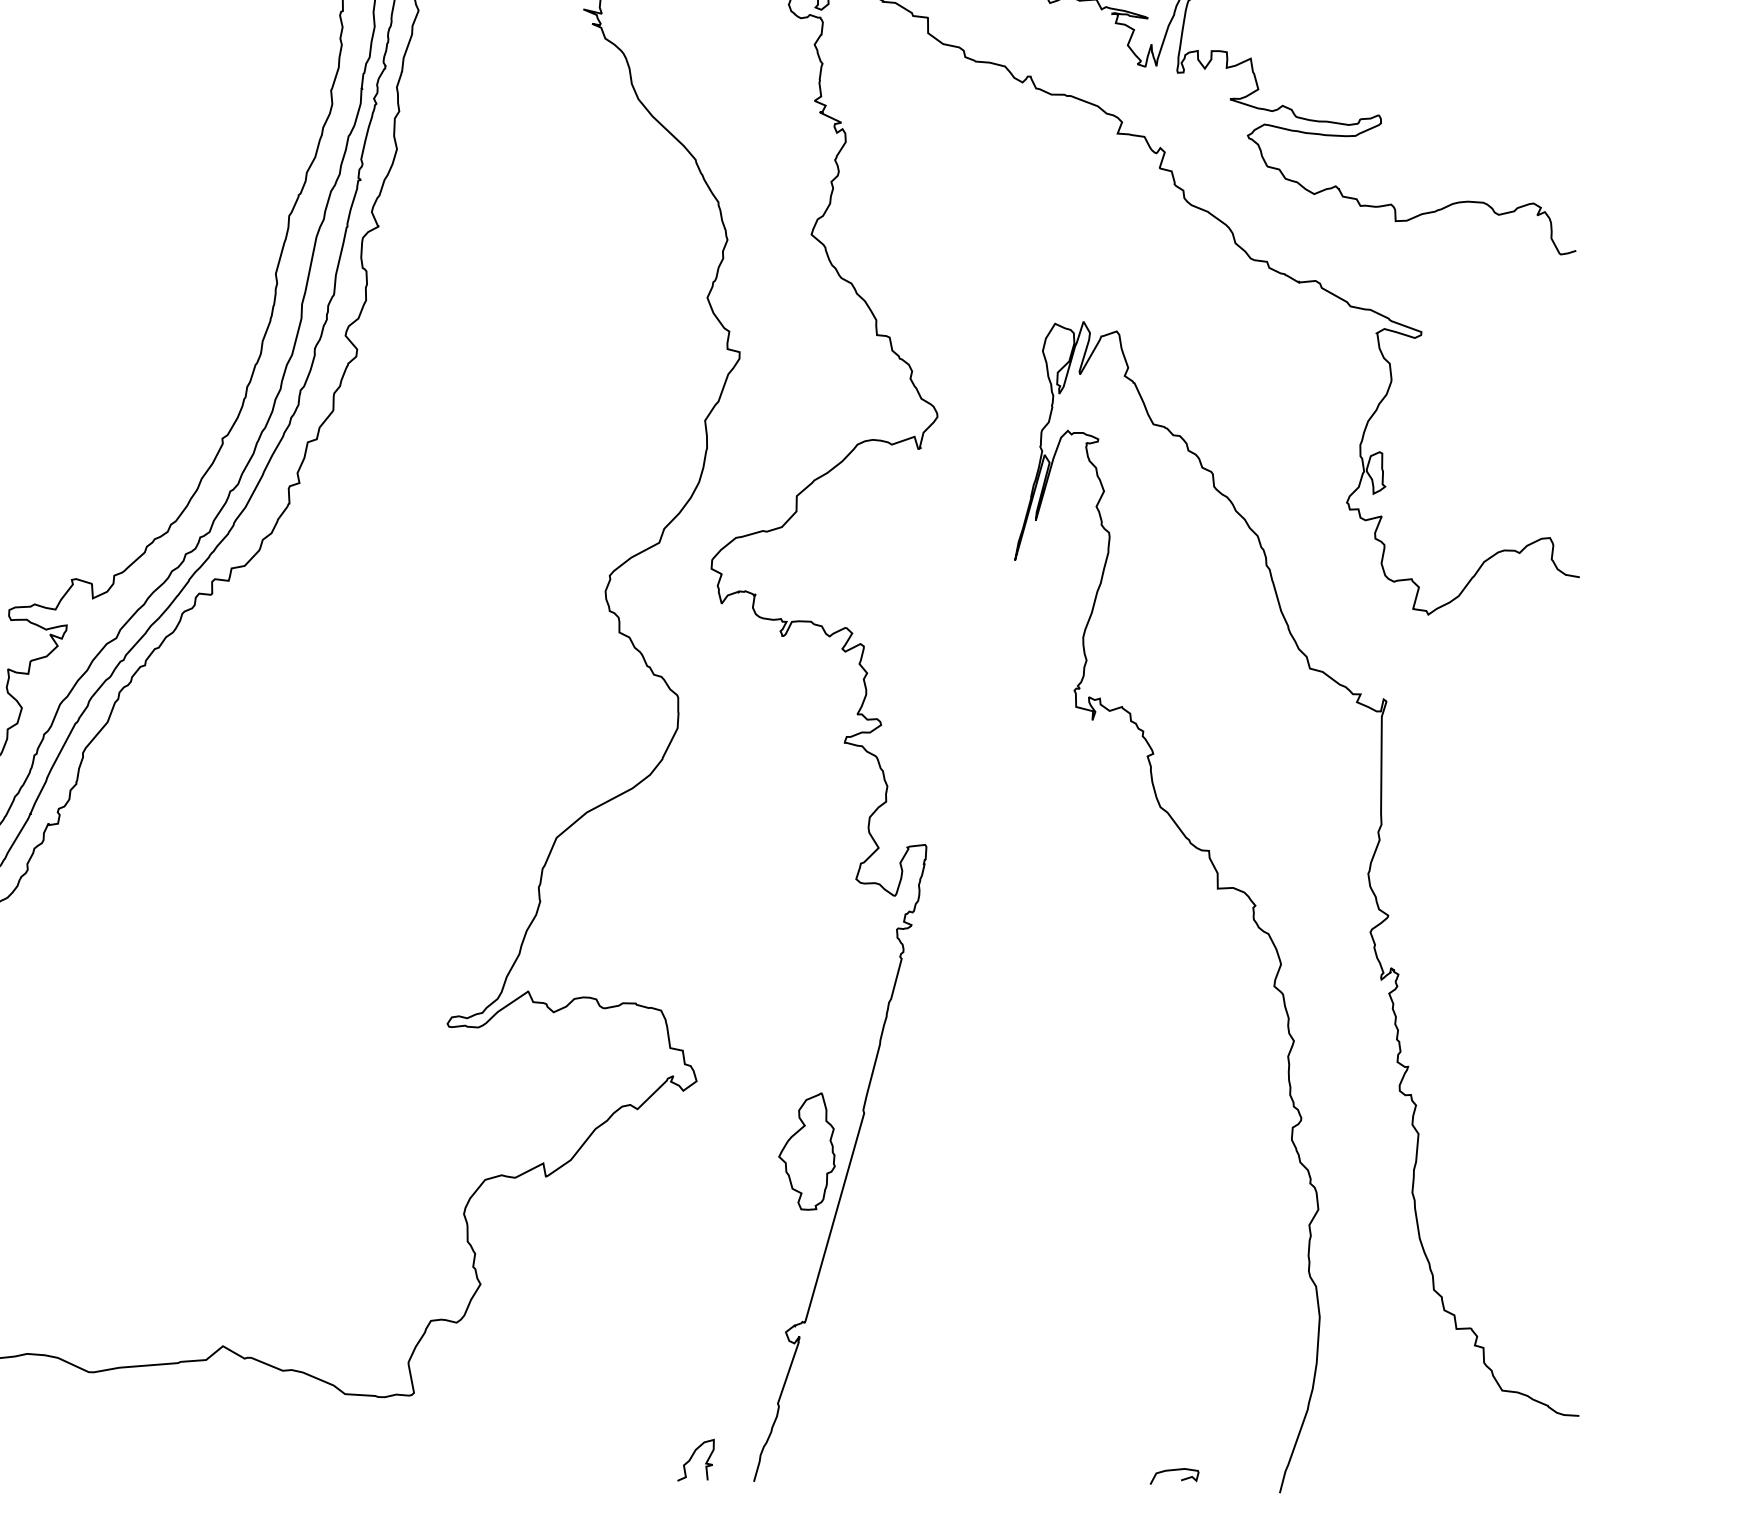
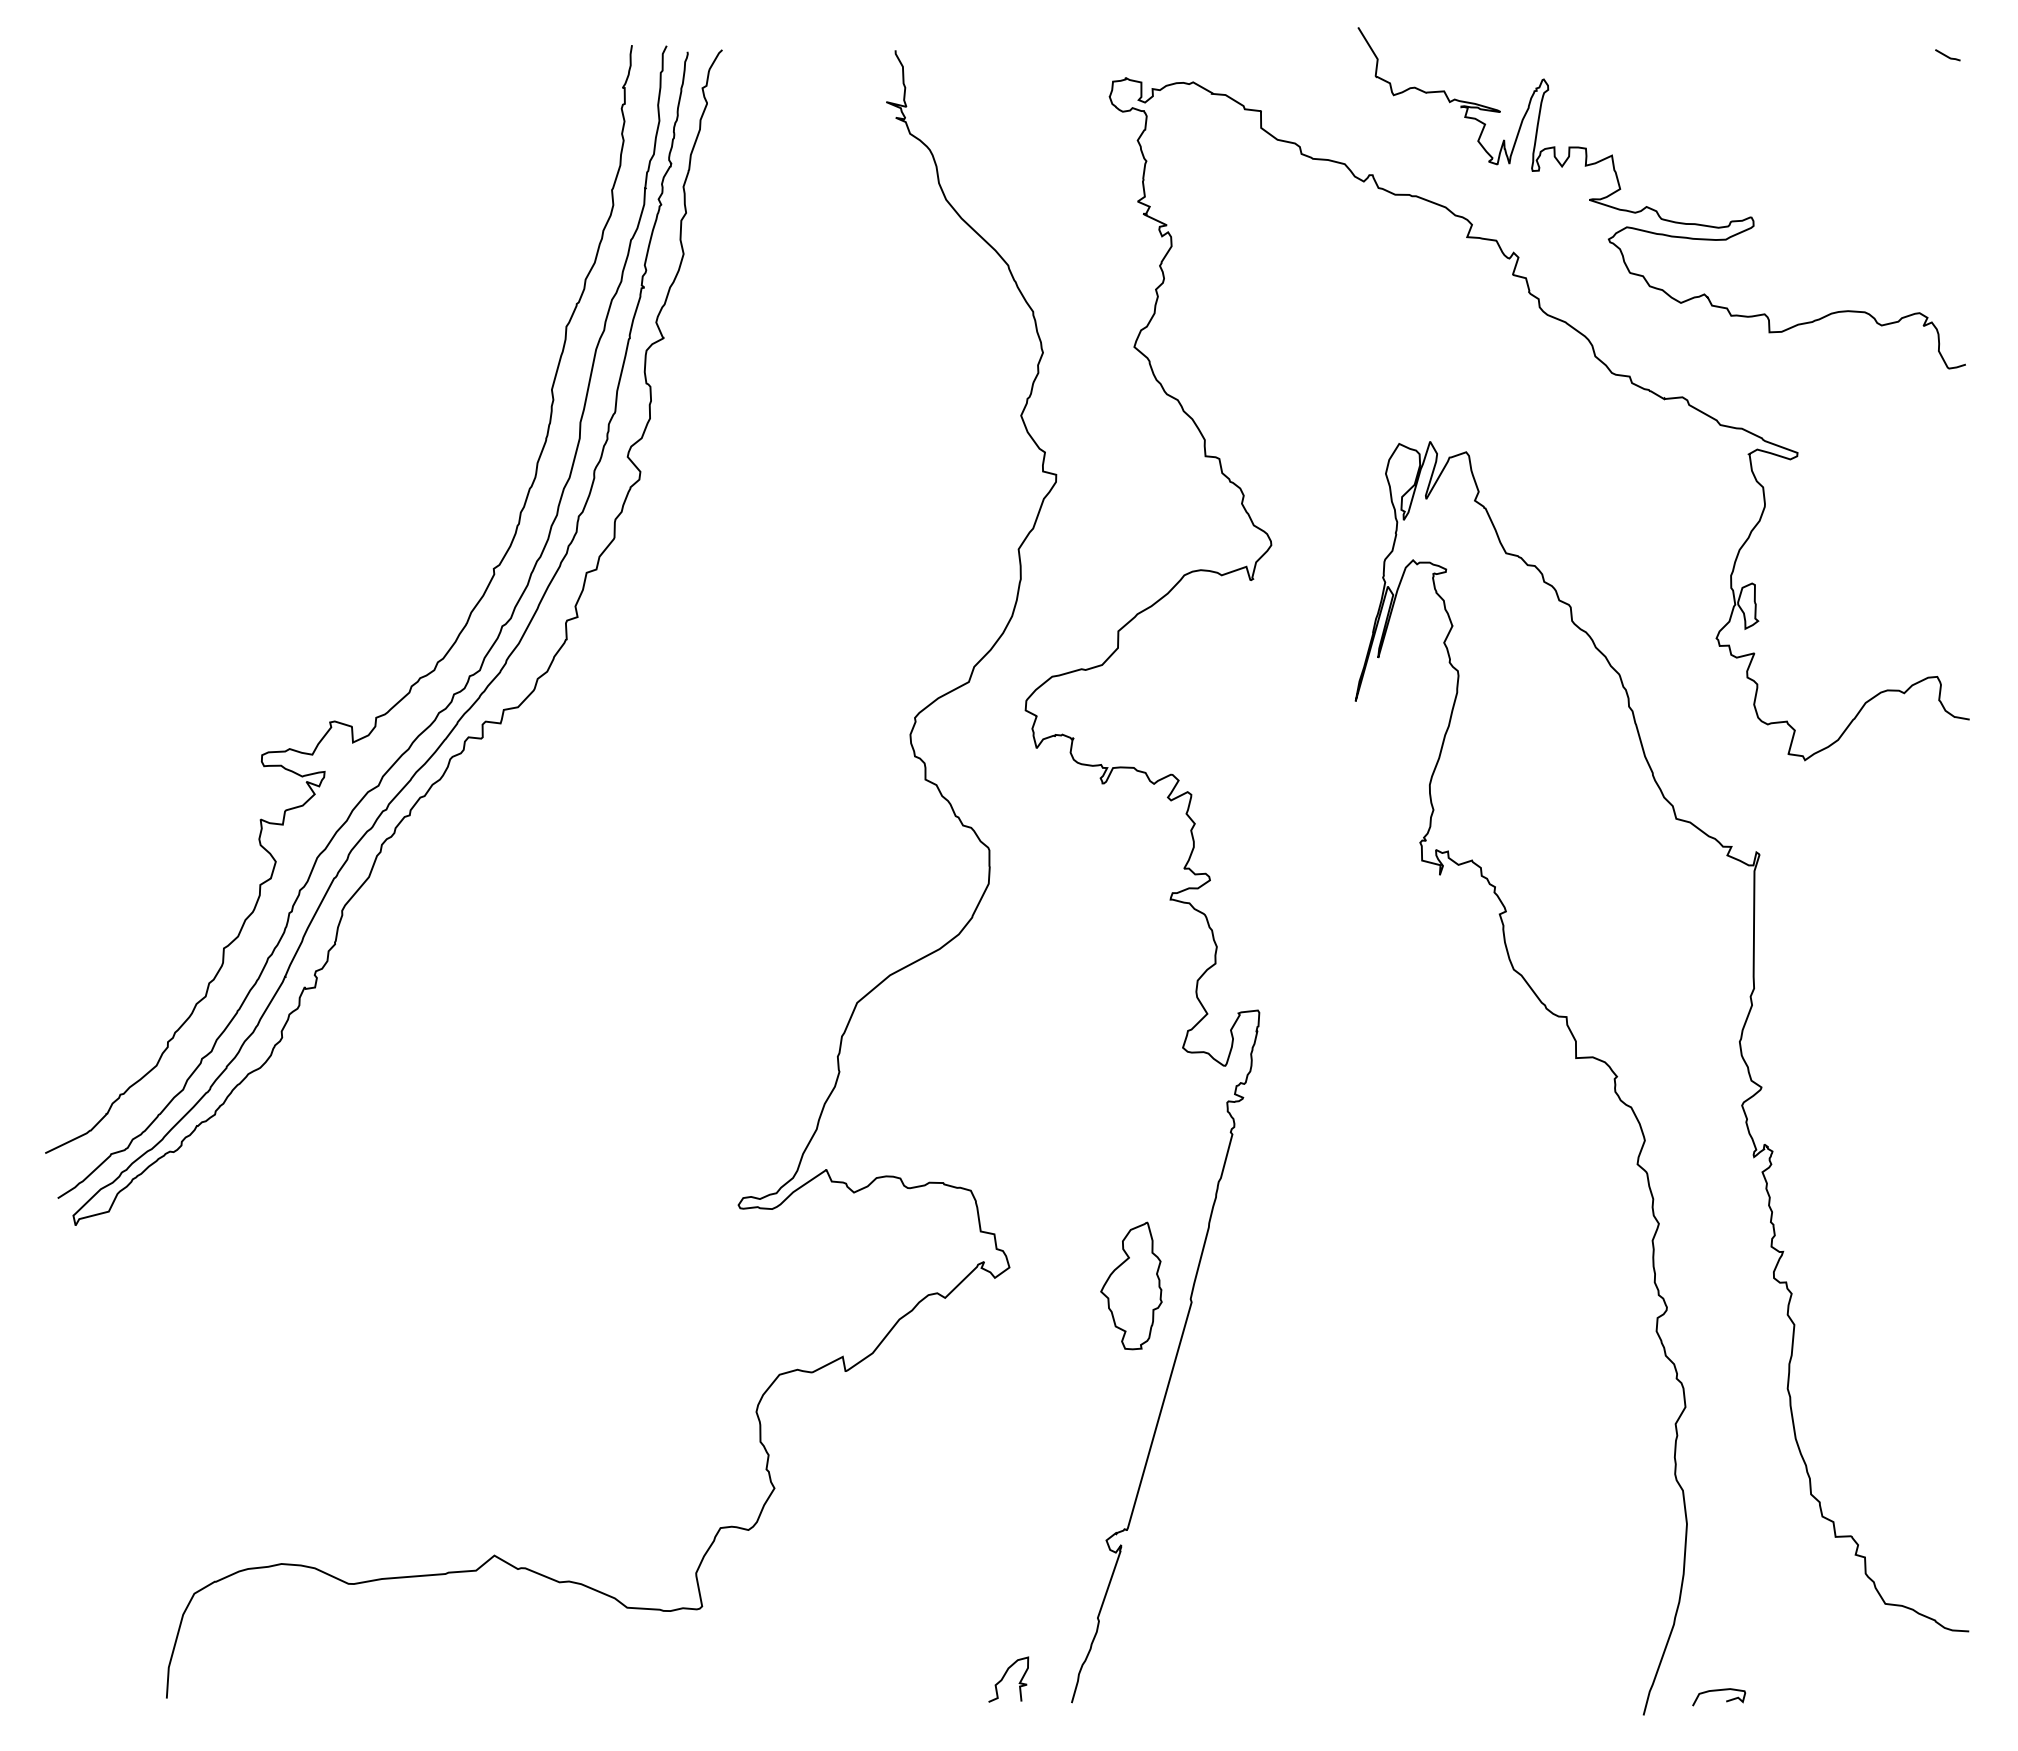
part: (807, 1151) -> (1131, 1285), moved
curve: (1174, 1471) -> (1718, 1691), moved

